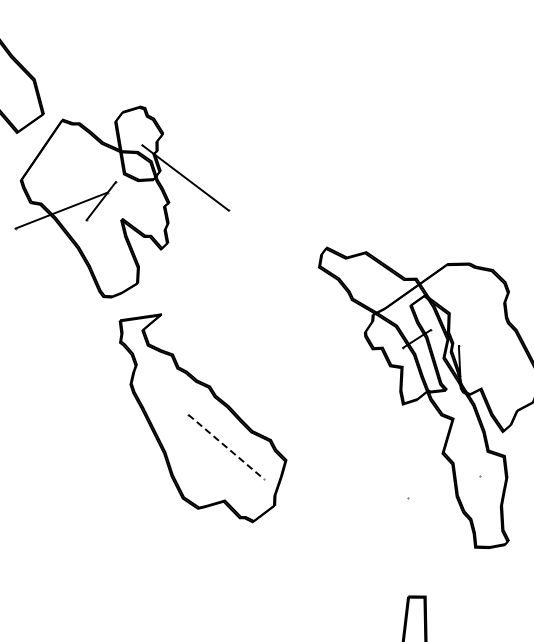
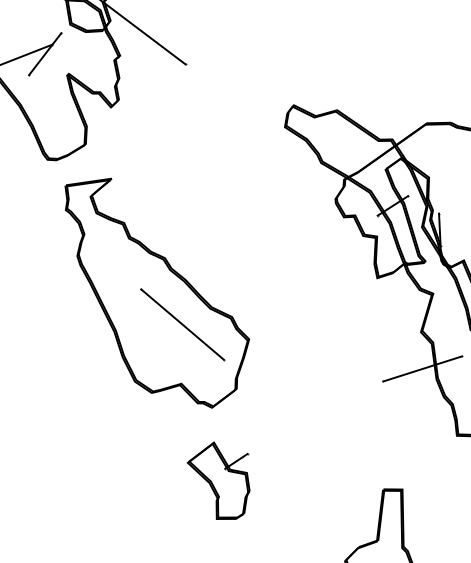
line: (226, 447) -> (183, 325), dashed -> solid
line: (443, 486) -> (422, 368), added
part: (258, 588) -> (218, 480), added

